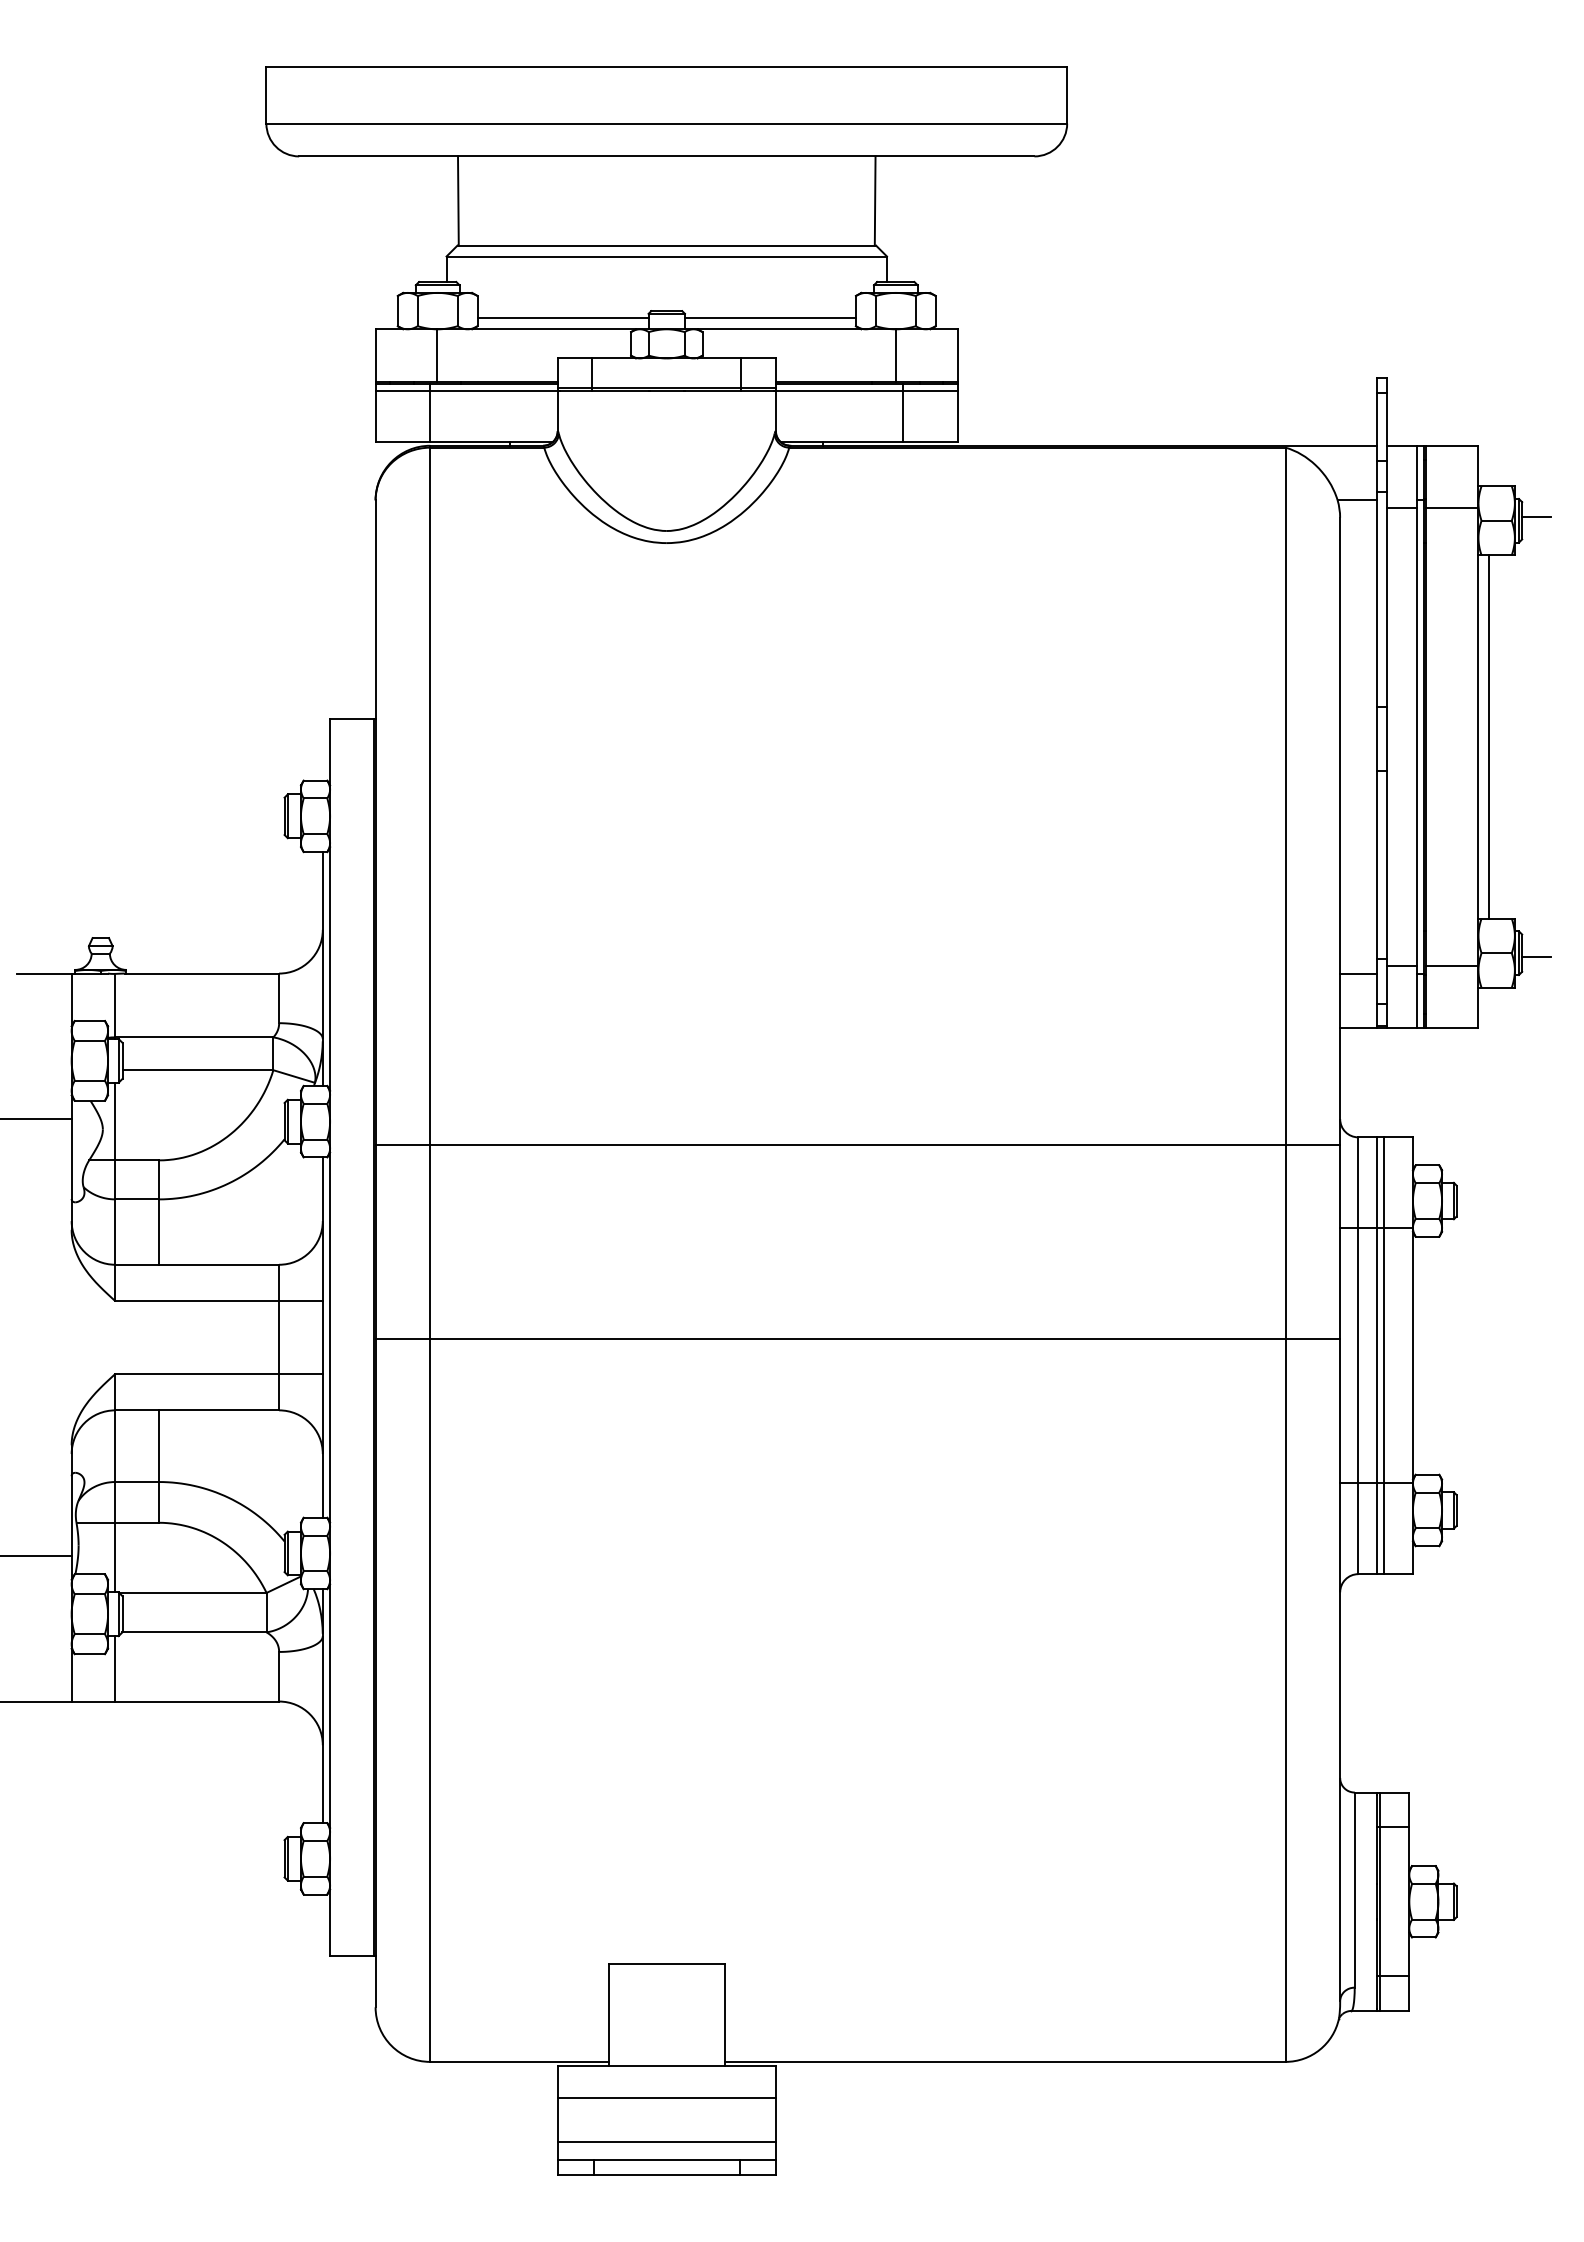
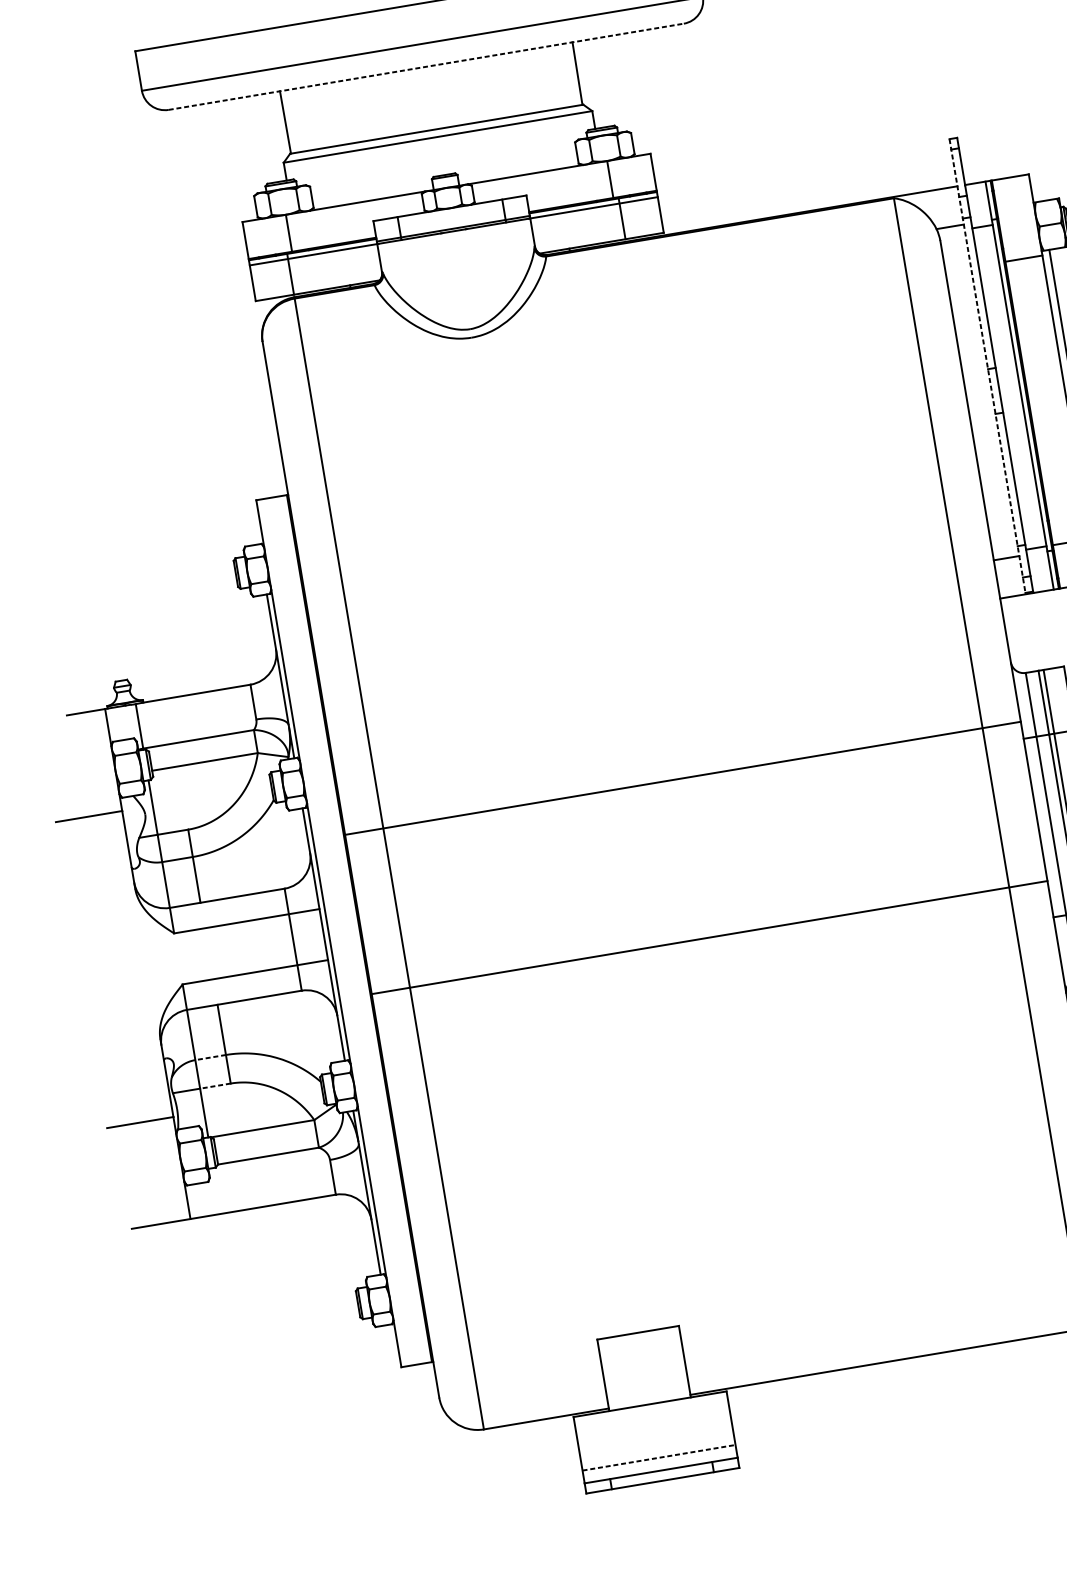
line: (666, 156) -> (426, 66), solid -> dashed
line: (562, 318) -> (372, 192), removed
line: (769, 318) -> (517, 168), removed
line: (1451, 507) -> (1023, 258), moved
line: (1376, 703) -> (987, 366), solid -> dashed
line: (857, 1145) -> (682, 778), moved
line: (857, 1339) -> (709, 937), moved
line: (137, 1482) -> (210, 1057), solid -> dashed
line: (137, 1522) -> (215, 1085), solid -> dashed
line: (115, 1668) -> (217, 1190), removed
line: (666, 2098) -> (653, 1427), removed
line: (667, 2141) -> (659, 1457), solid -> dashed

